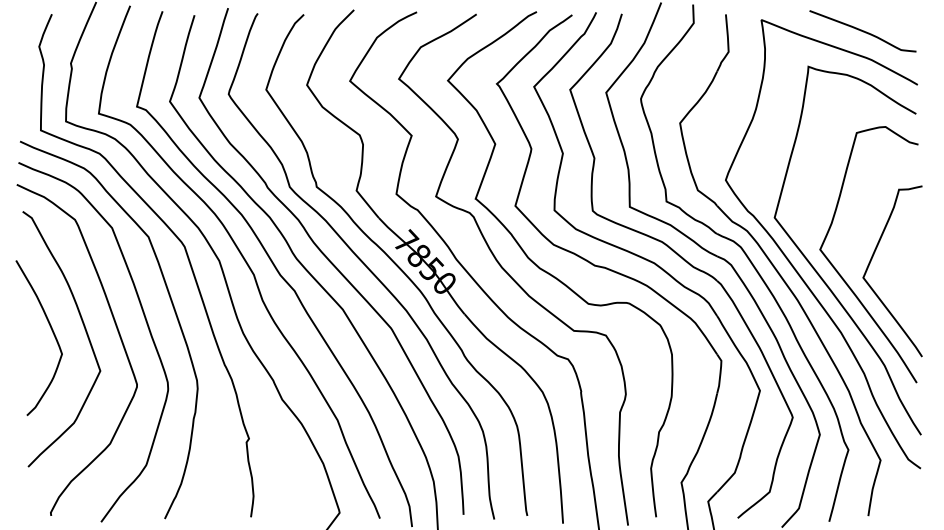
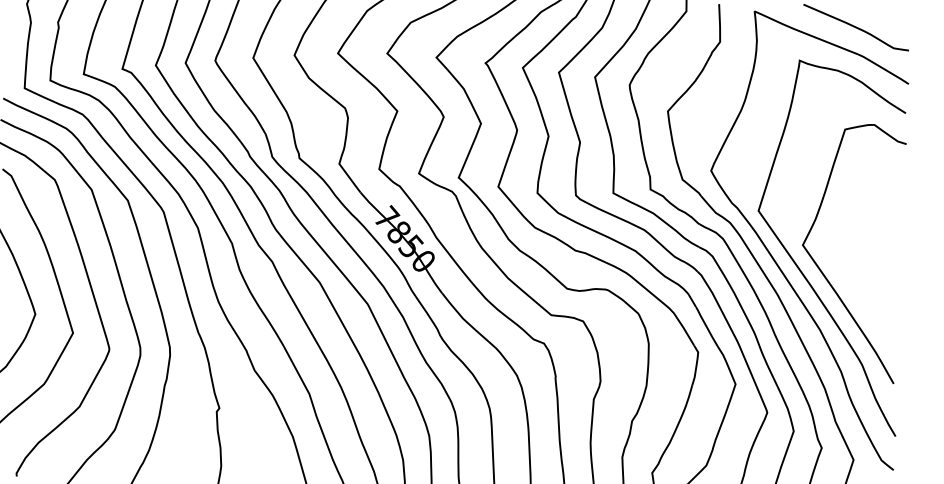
curve: (871, 261) -> (853, 259), removed

